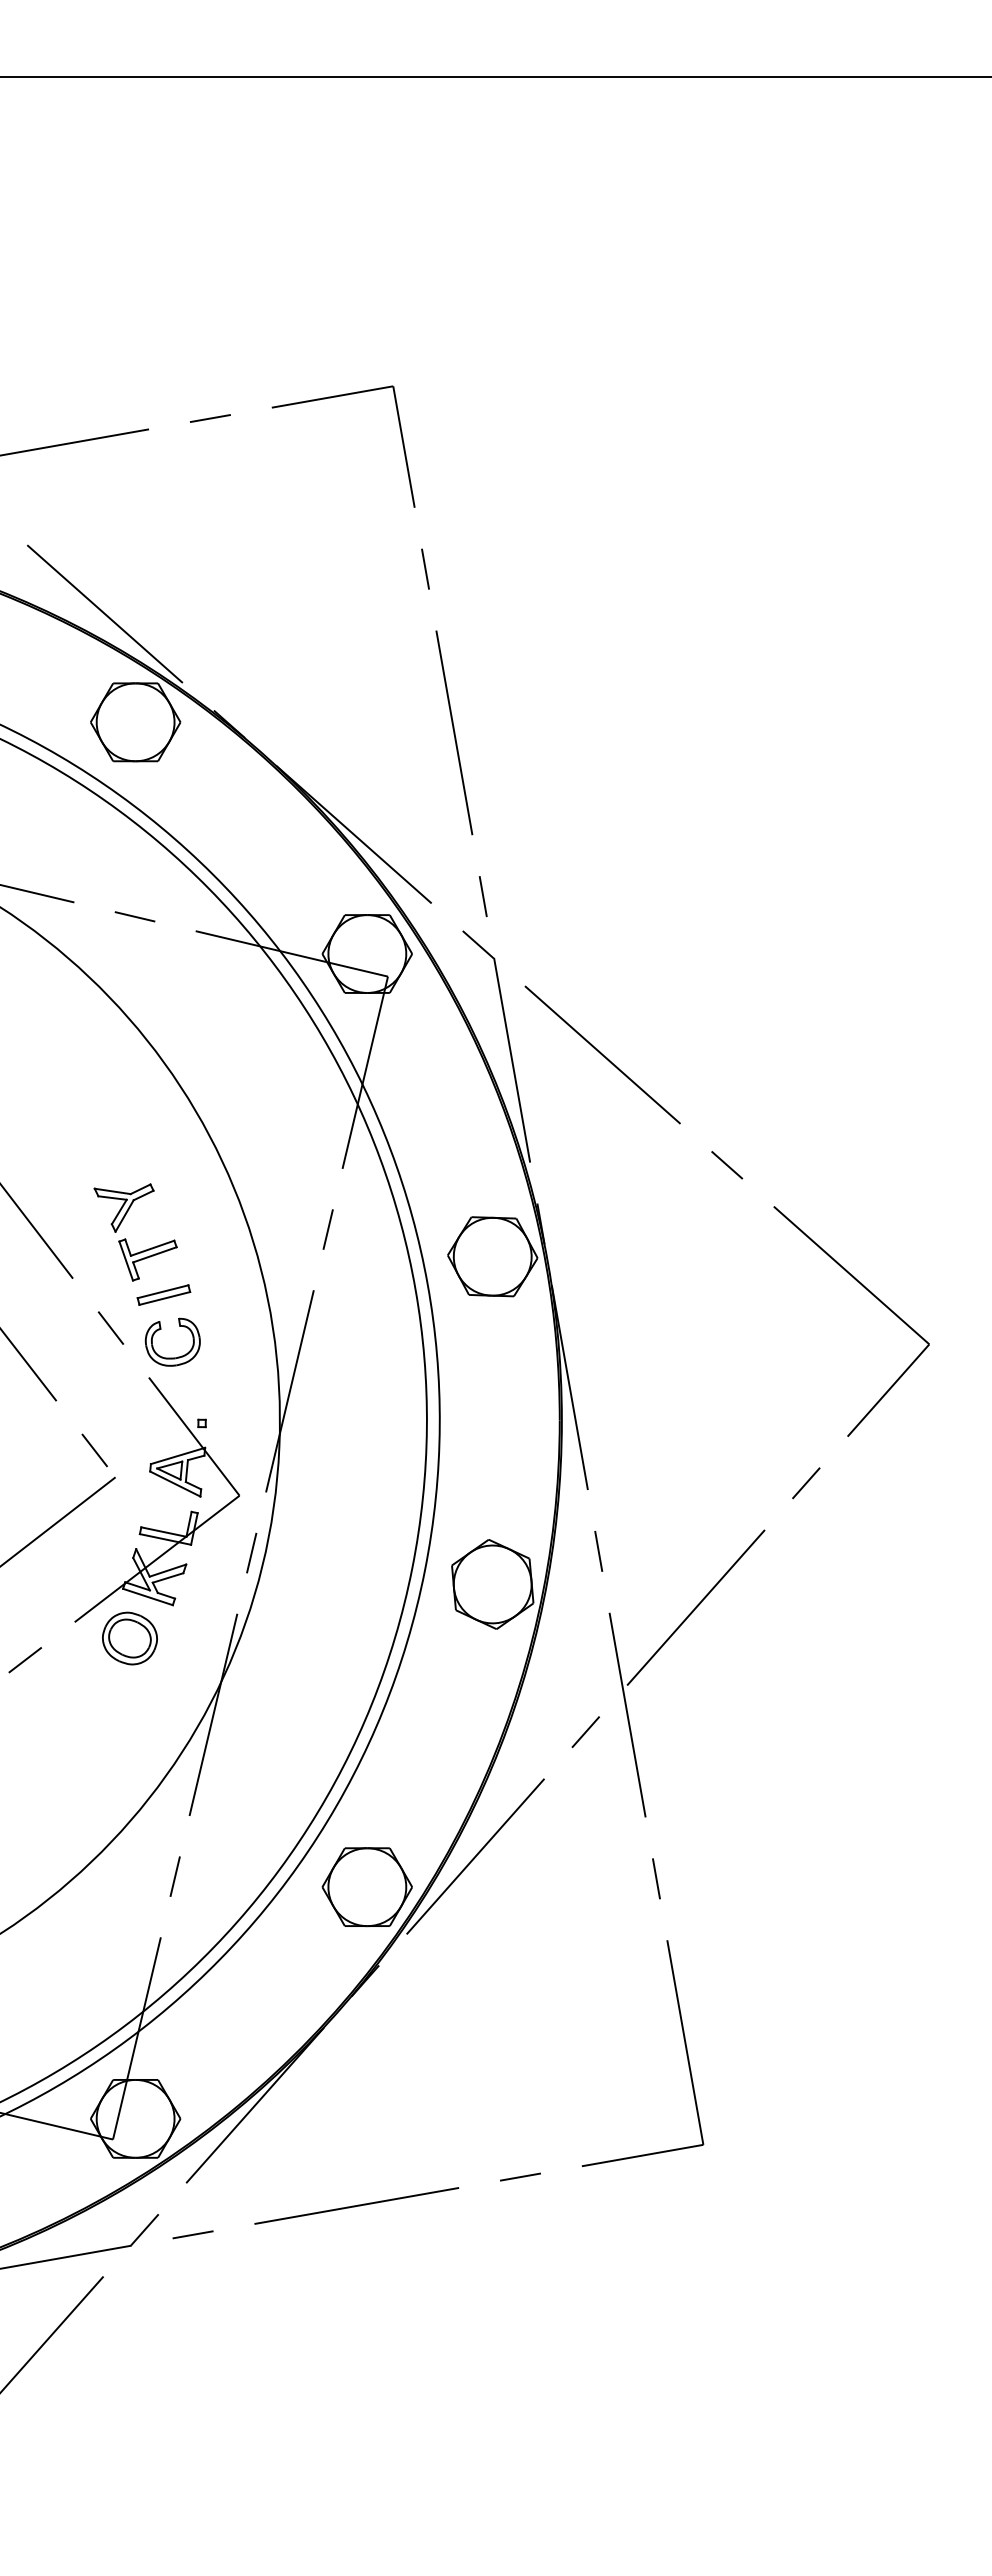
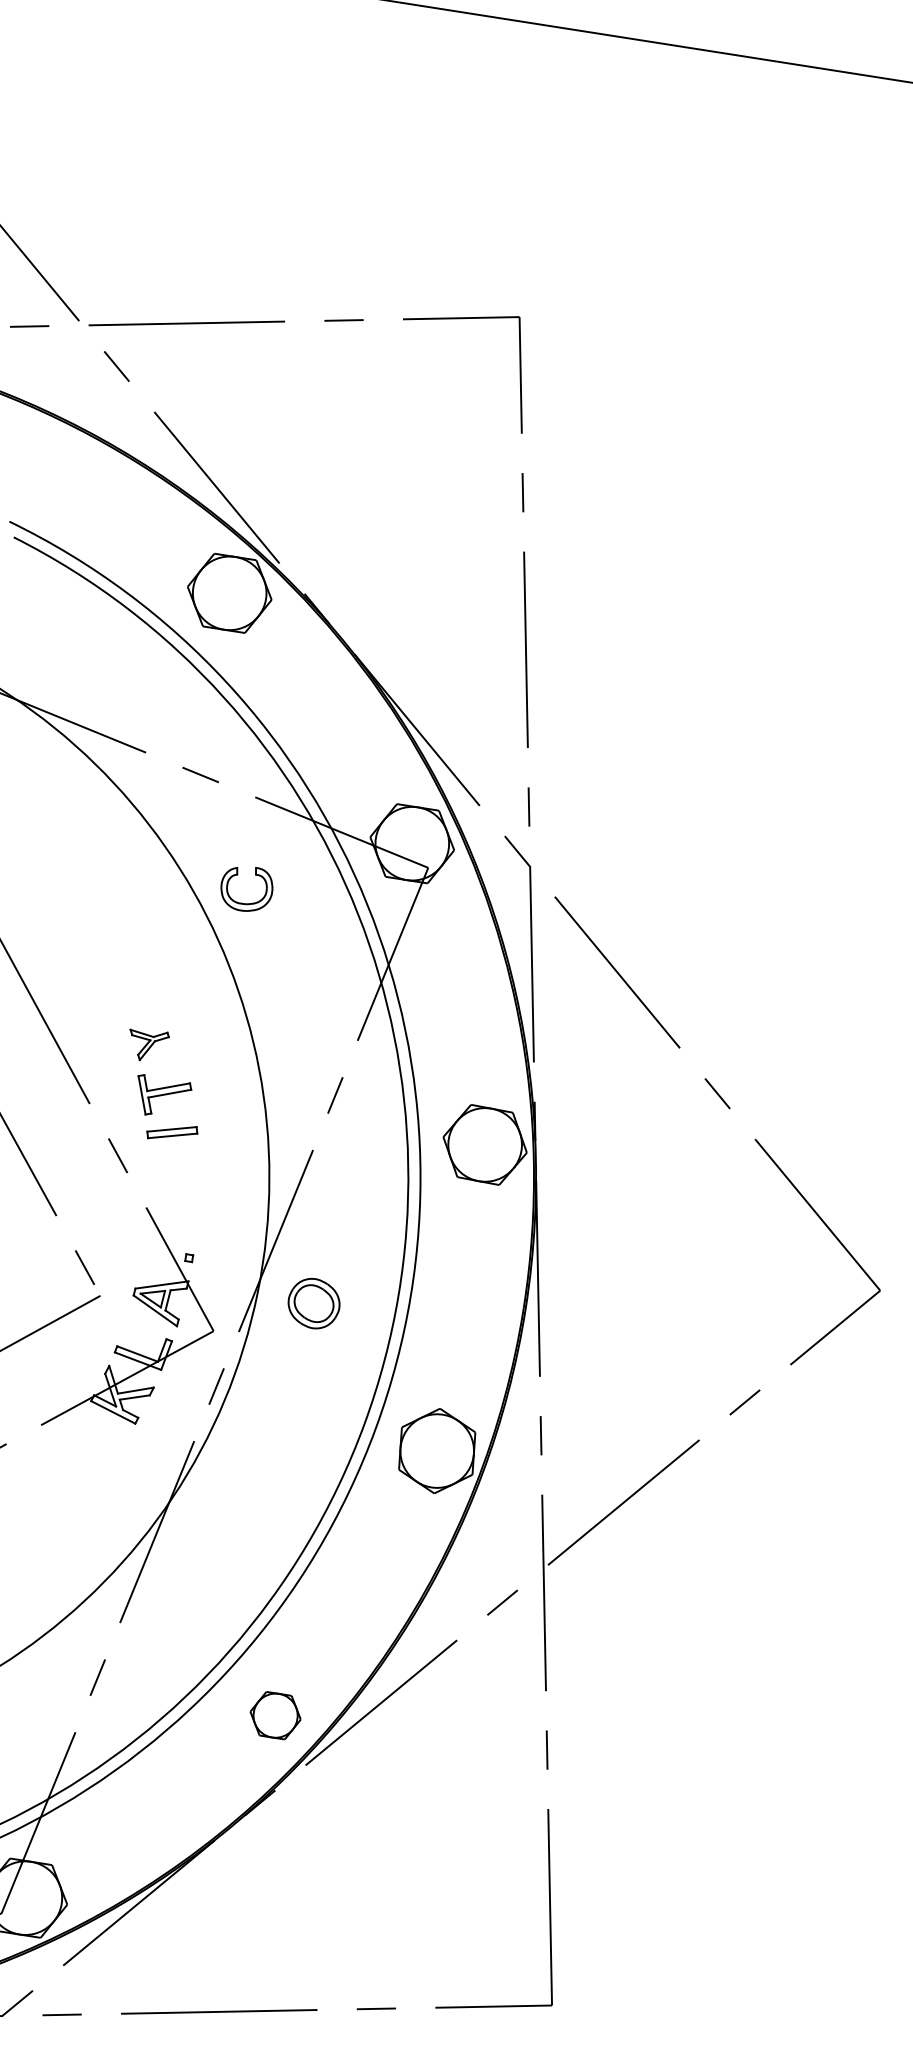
part: (123, 1207) -> (147, 1044), size x0.7
part: (172, 1357) -> (244, 903), moved
part: (129, 1638) -> (313, 1303), moved
part: (366, 1887) -> (274, 1715), size x0.6

